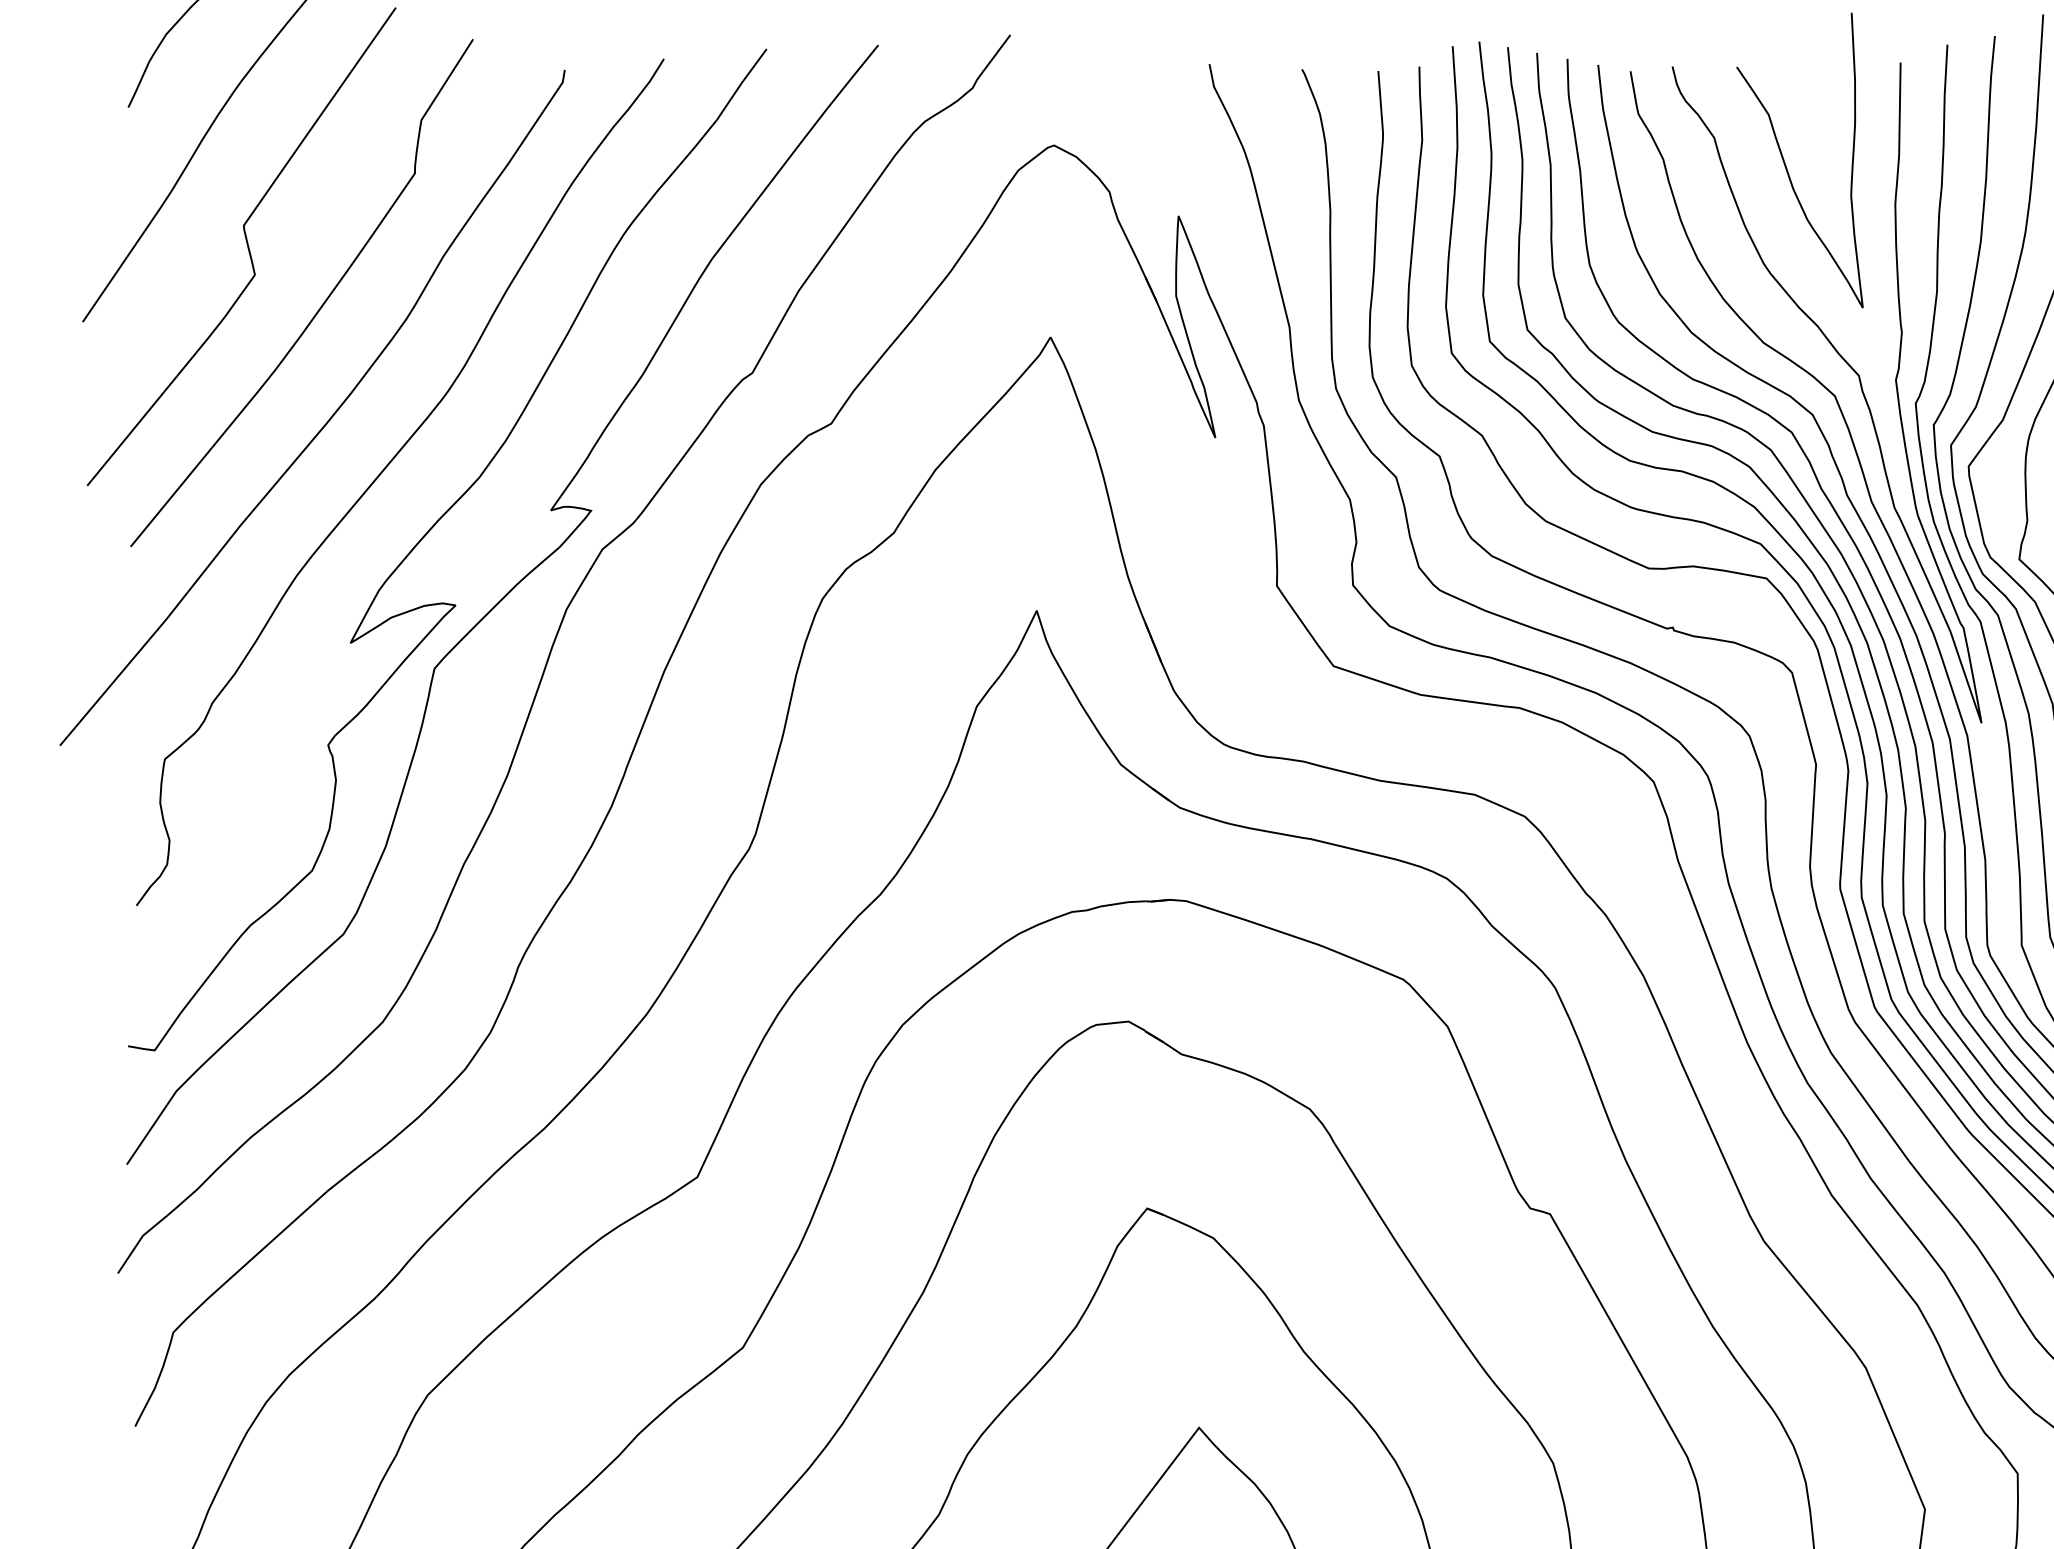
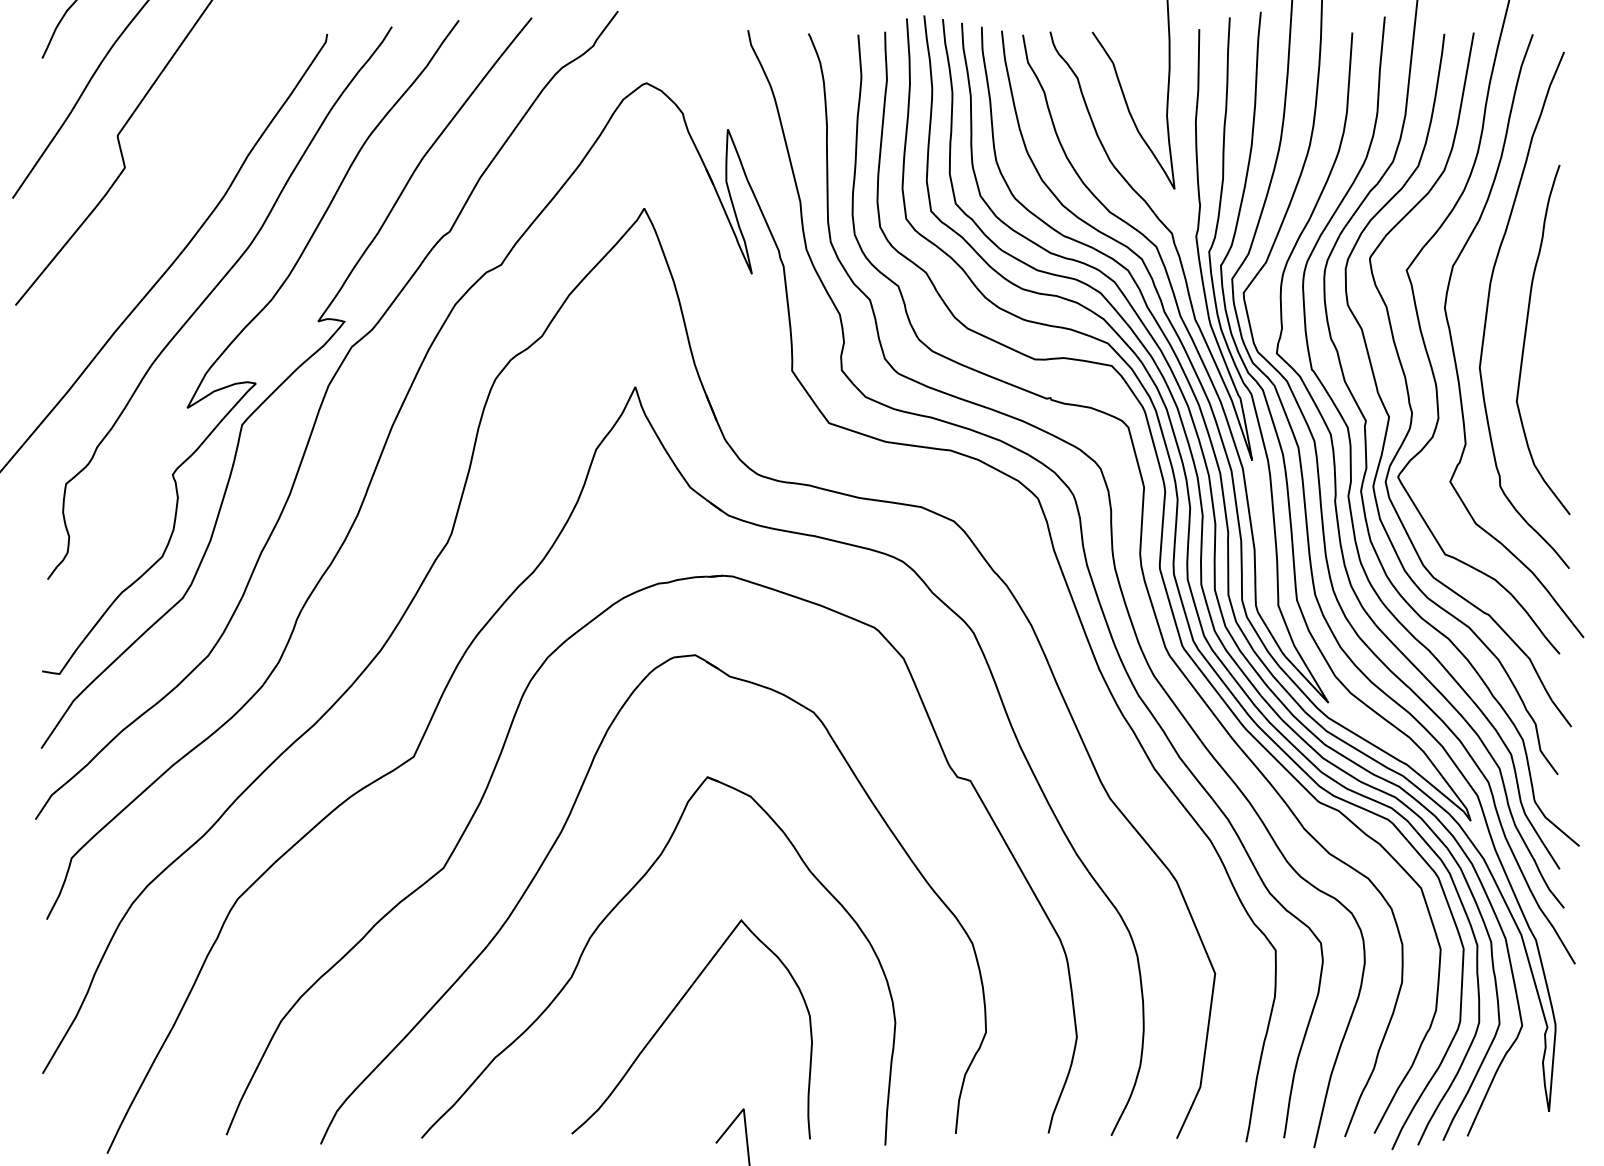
curve: (321, 303) -> (168, 186), removed

